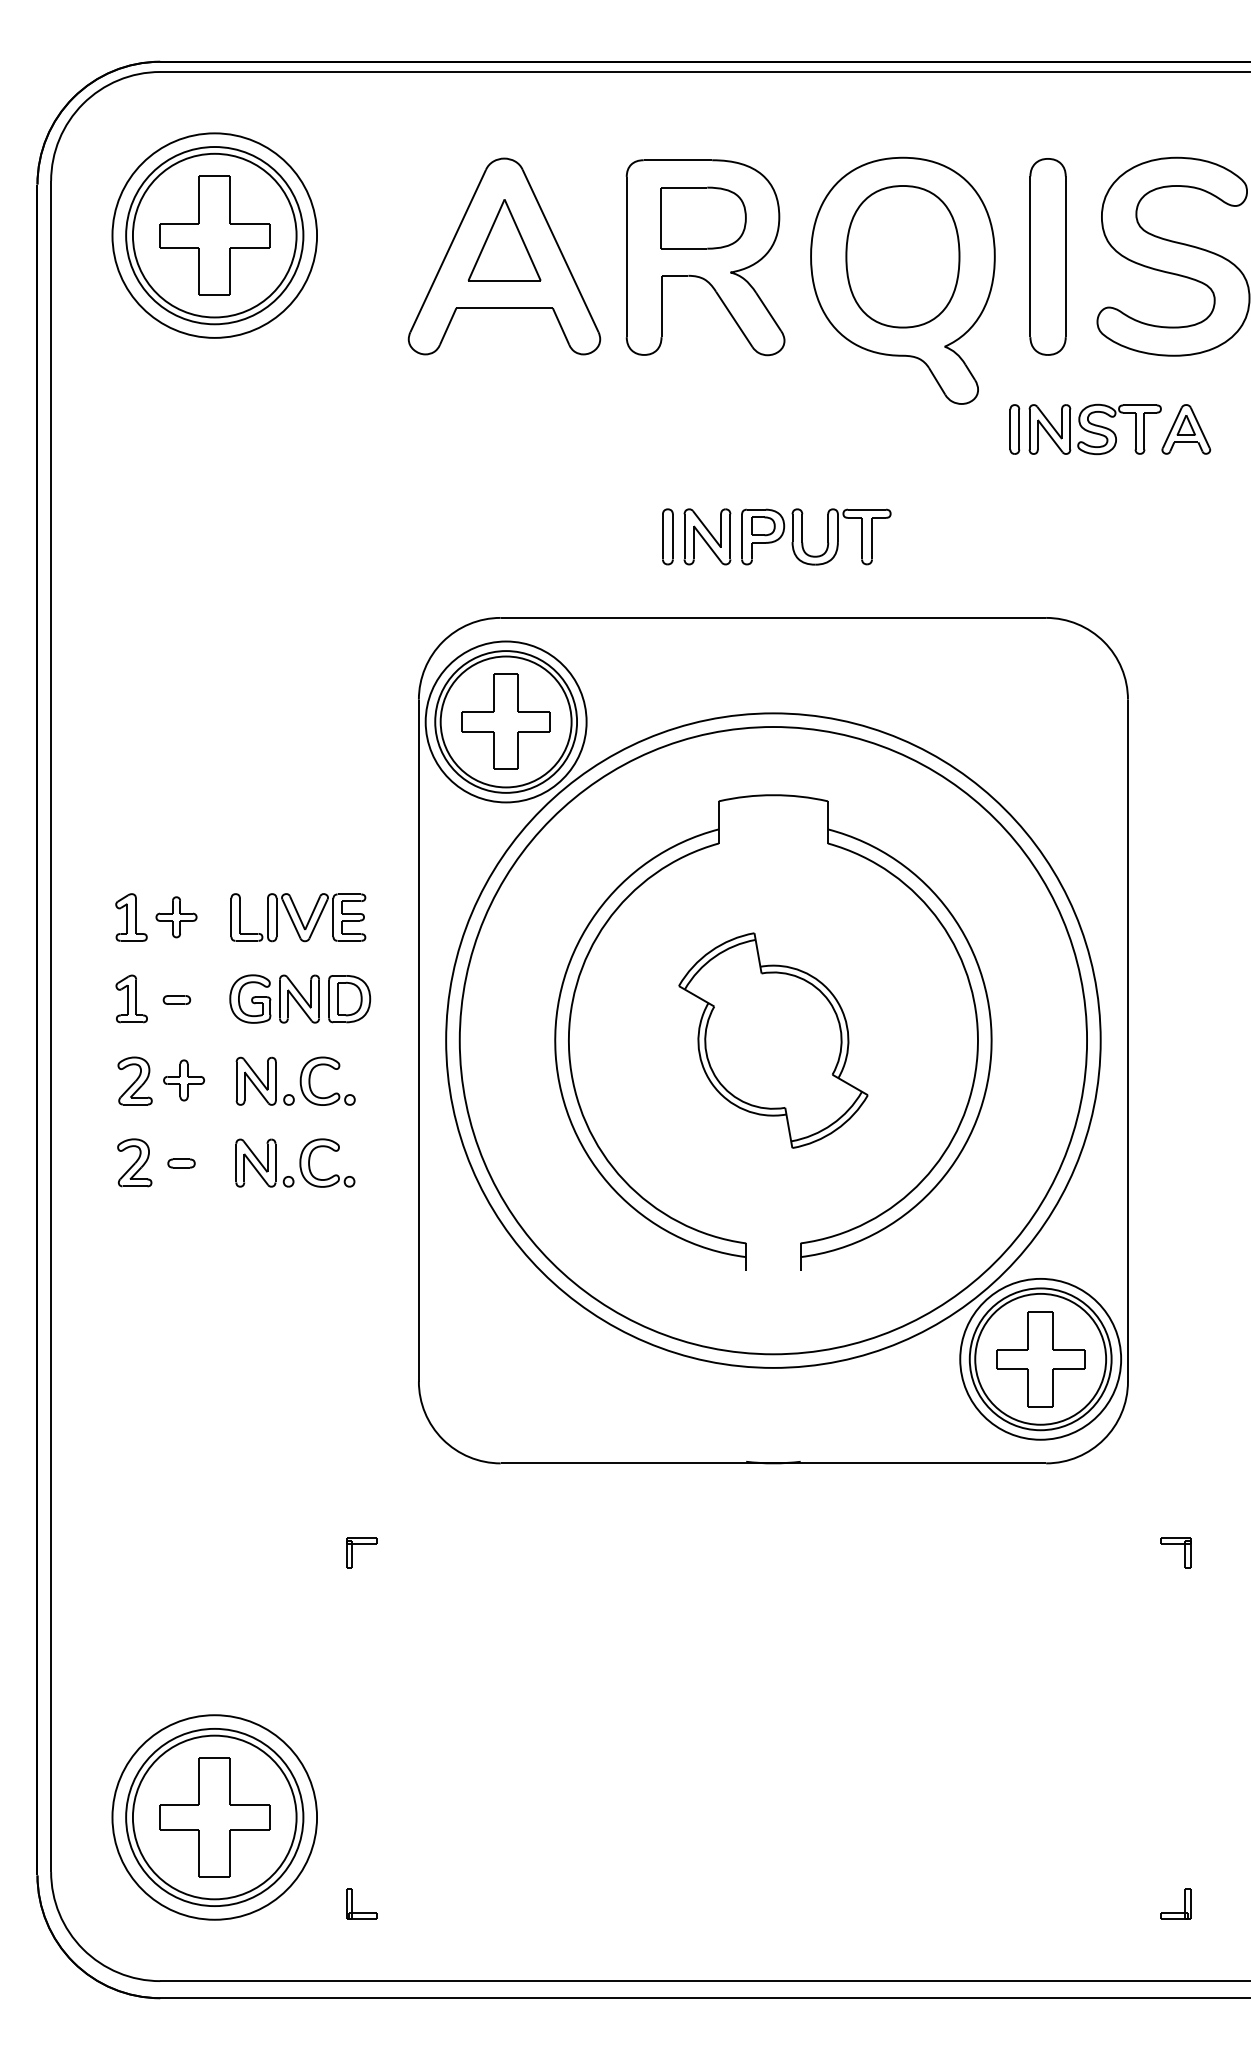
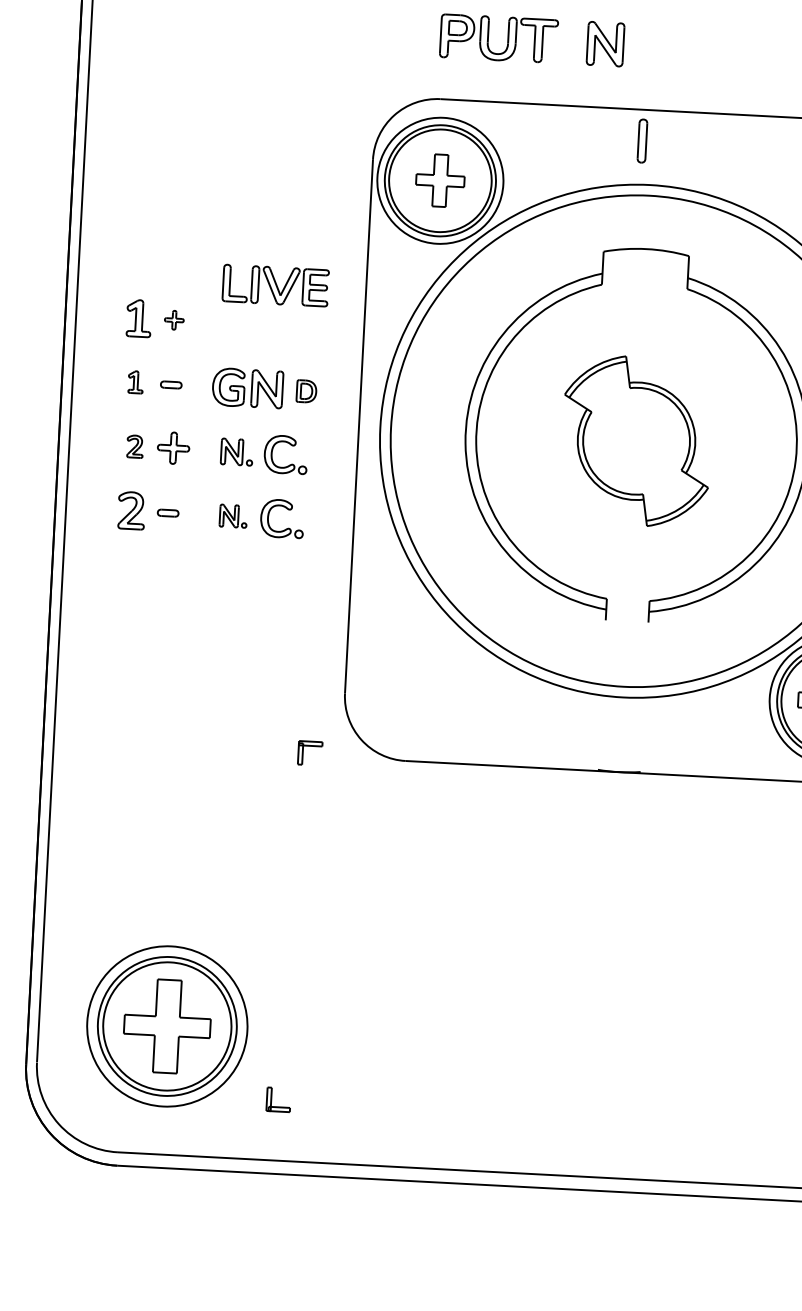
part: (667, 536) -> (642, 140), moved
part: (827, 536) -> (507, 38), moved
part: (505, 721) -> (439, 180), size x0.7
part: (176, 917) -> (174, 320), size x0.6
part: (298, 917) -> (275, 285), moved
part: (131, 998) -> (135, 381), size x0.6
part: (349, 999) -> (306, 391), size x0.6
part: (134, 1080) -> (134, 446), size x0.6
part: (264, 1080) -> (236, 451), size x0.7
part: (264, 1162) -> (233, 515), size x0.6
part: (361, 1544) -> (310, 746), moved

